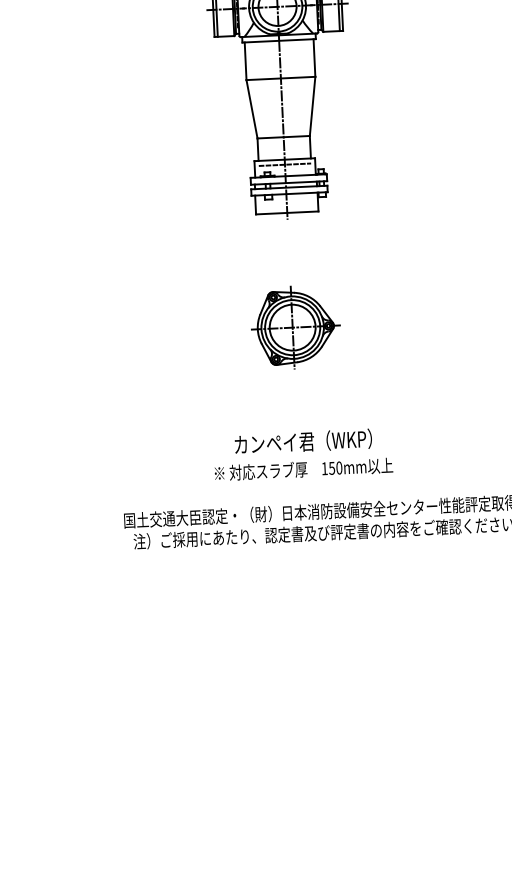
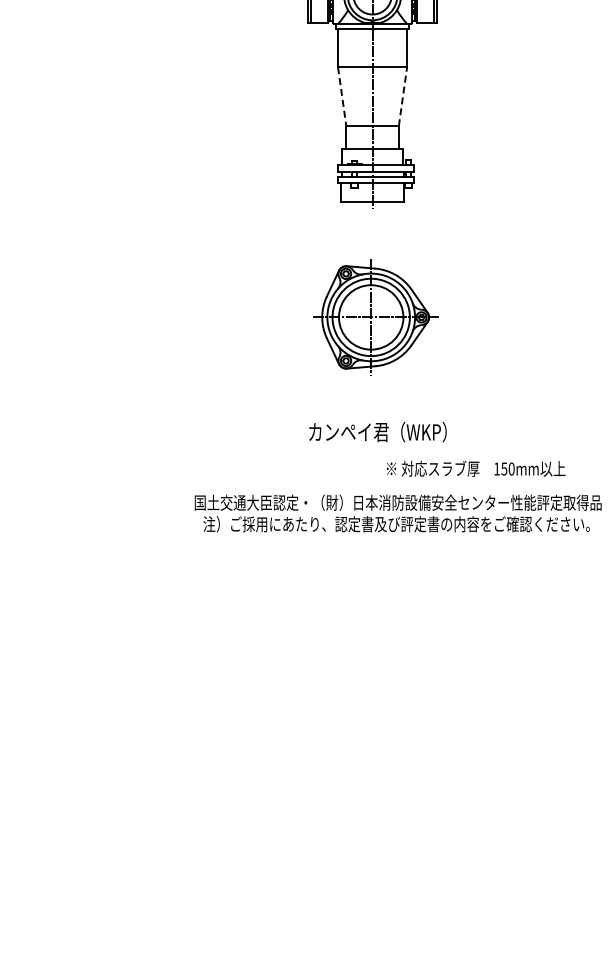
line: (312, 106) -> (402, 96), solid -> dashed
line: (252, 109) -> (342, 96), solid -> dashed
line: (284, 164) -> (372, 153), removed
part: (295, 326) -> (375, 316), size x1.4
text: (303, 469) -> (475, 468), moved

